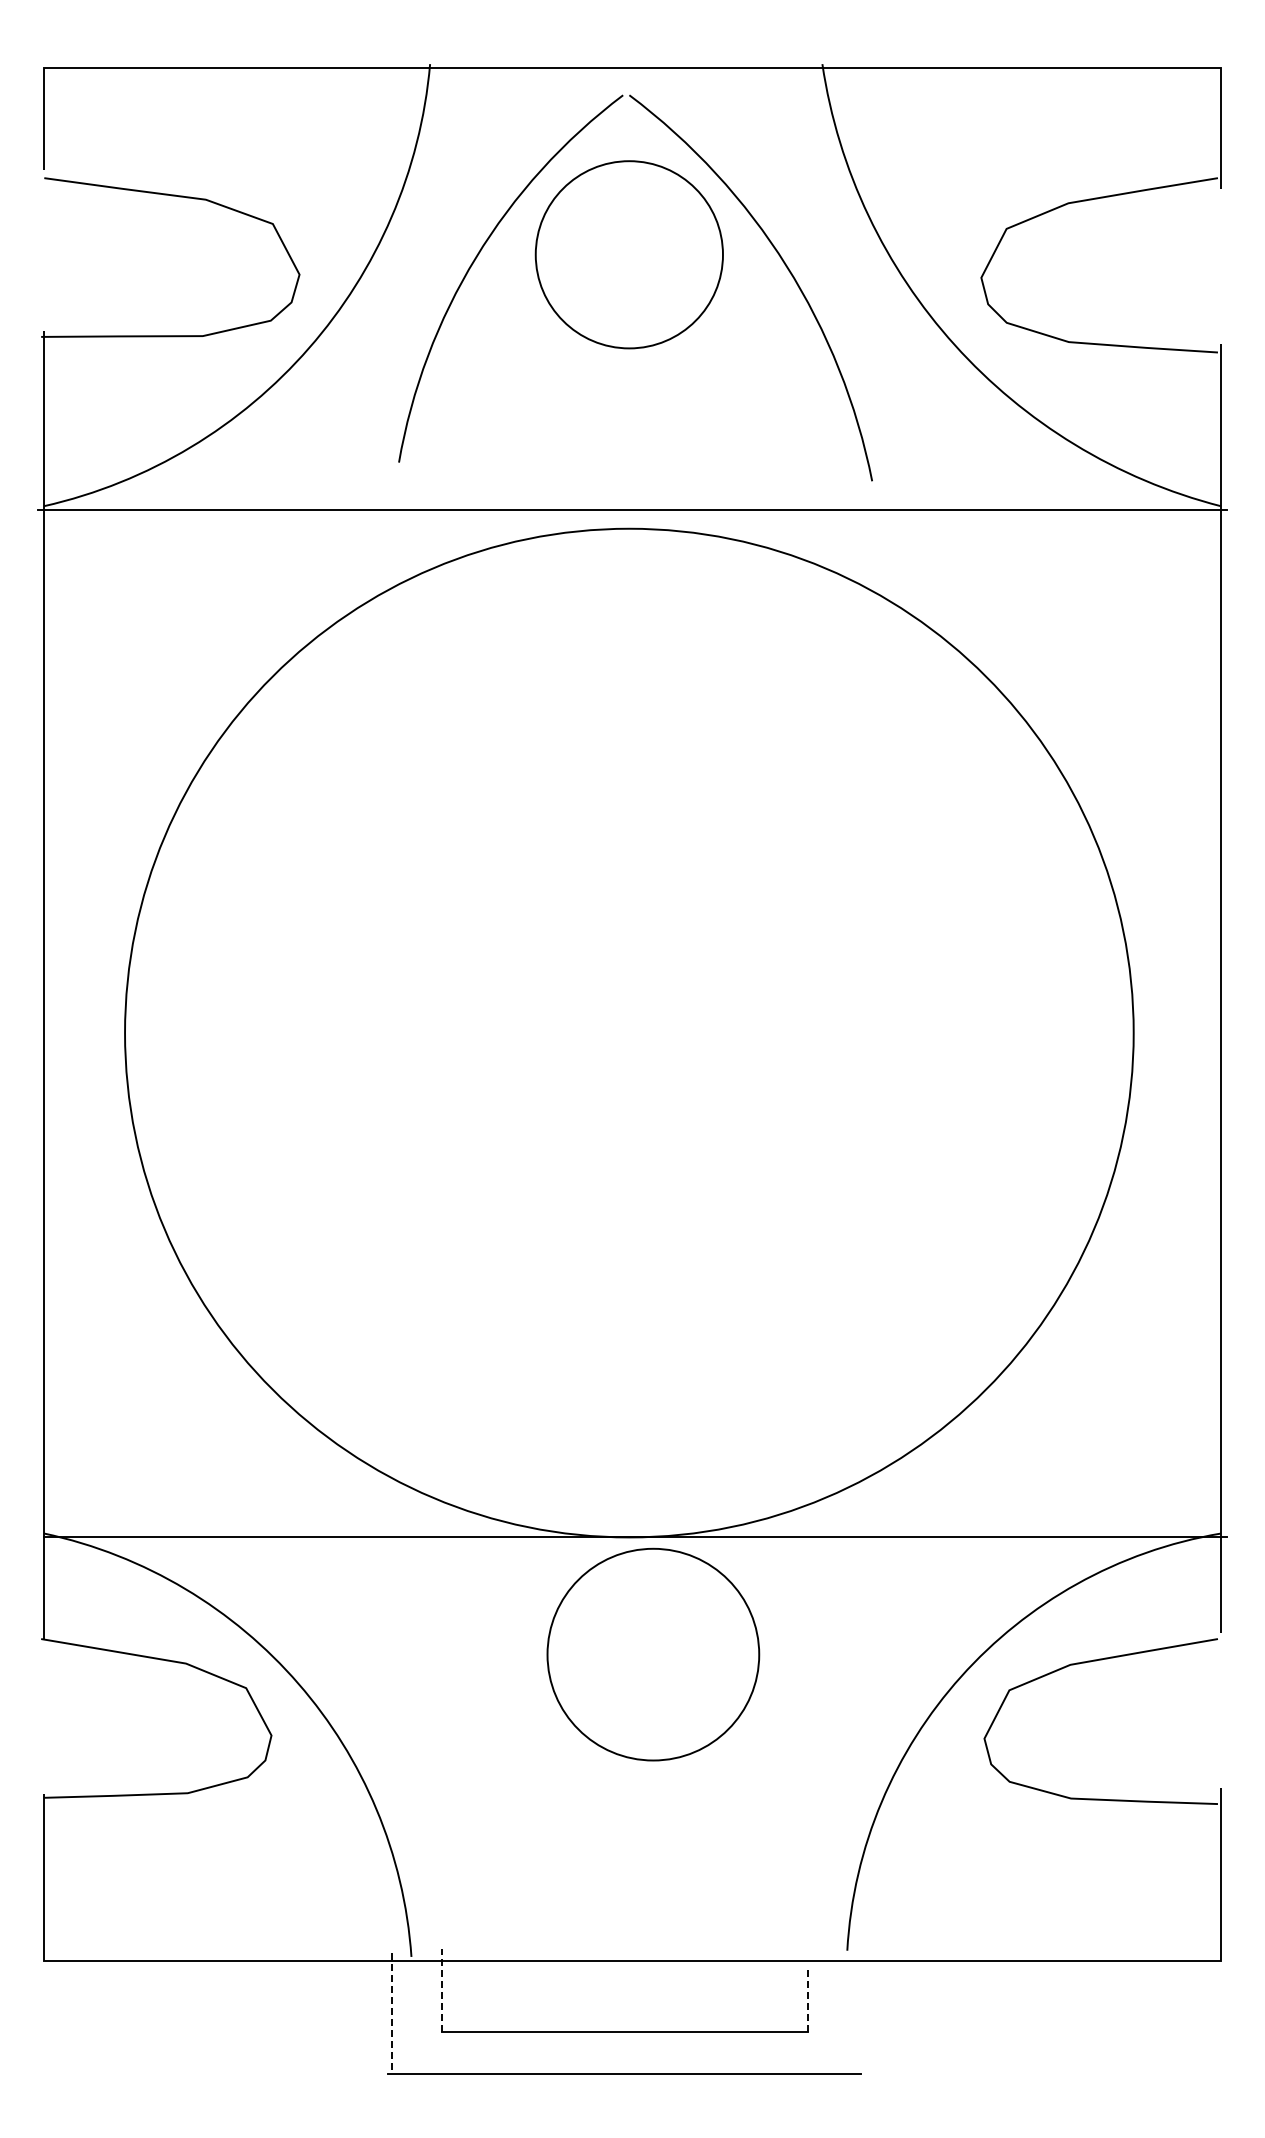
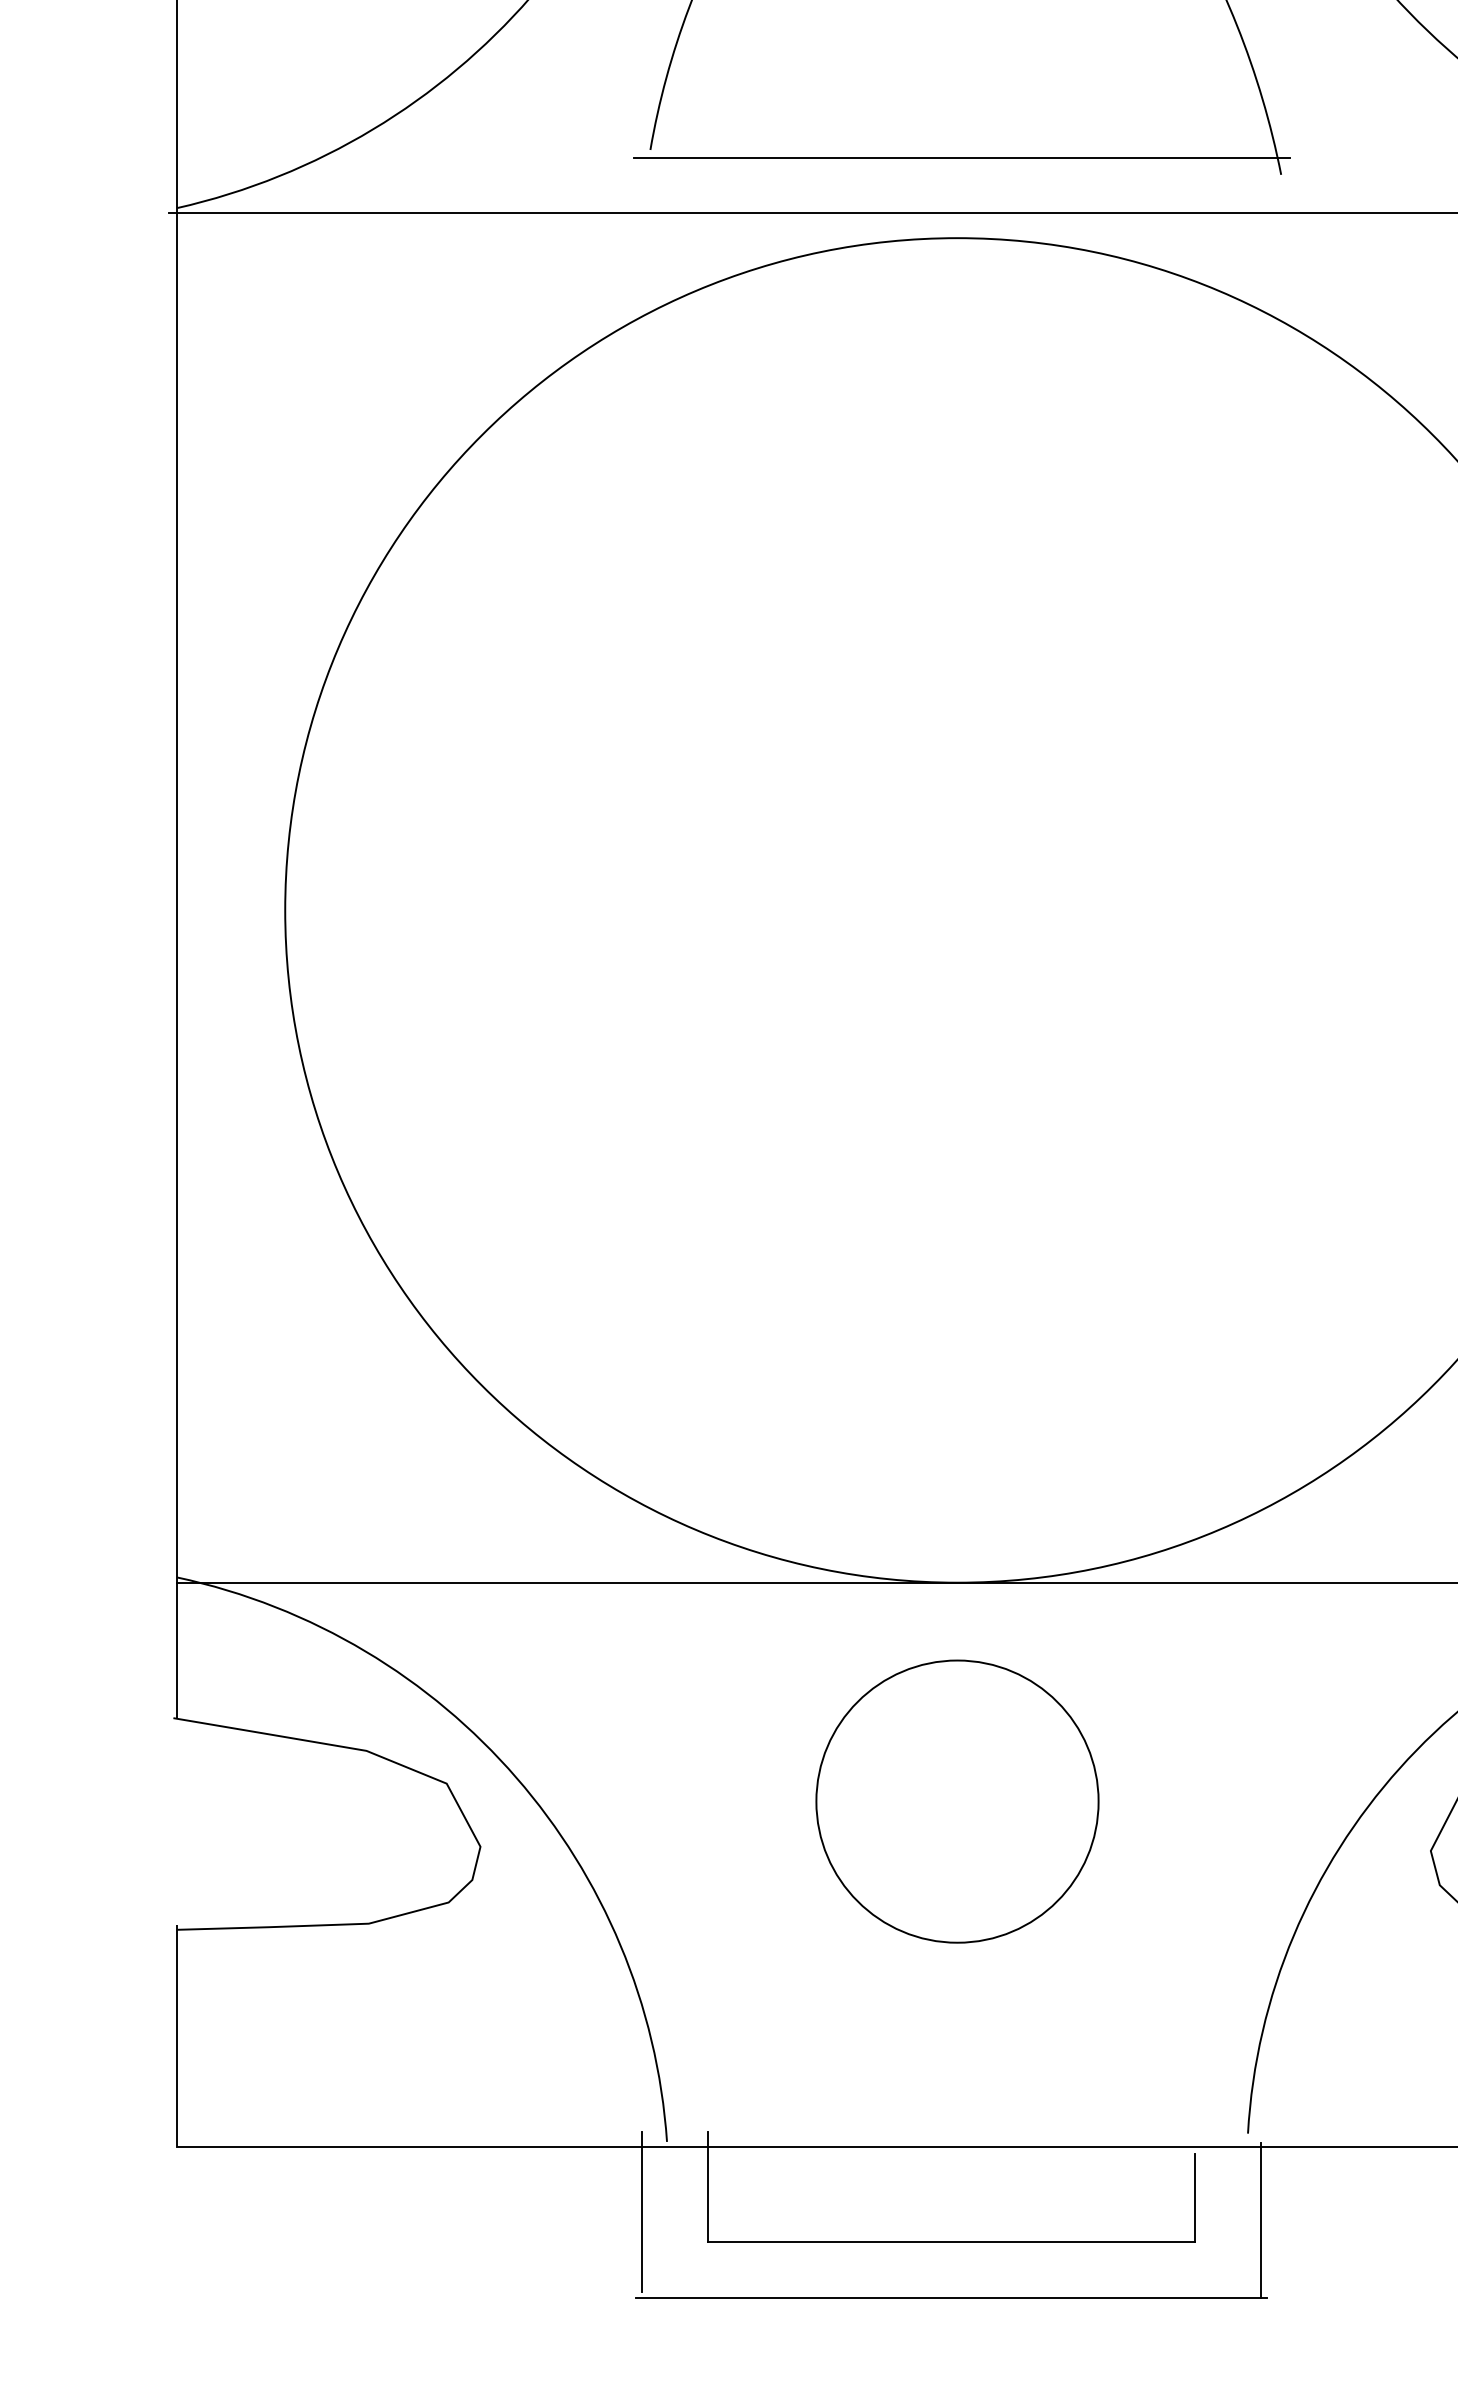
line: (632, 468) -> (961, 157), added
circle: (653, 1654) -> (957, 1801), moved
line: (442, 1990) -> (708, 2186), dashed -> solid
line: (807, 1998) -> (1194, 2197), dashed -> solid
line: (392, 2009) -> (641, 2211), dashed -> solid
line: (857, 2015) -> (1261, 2219), added

